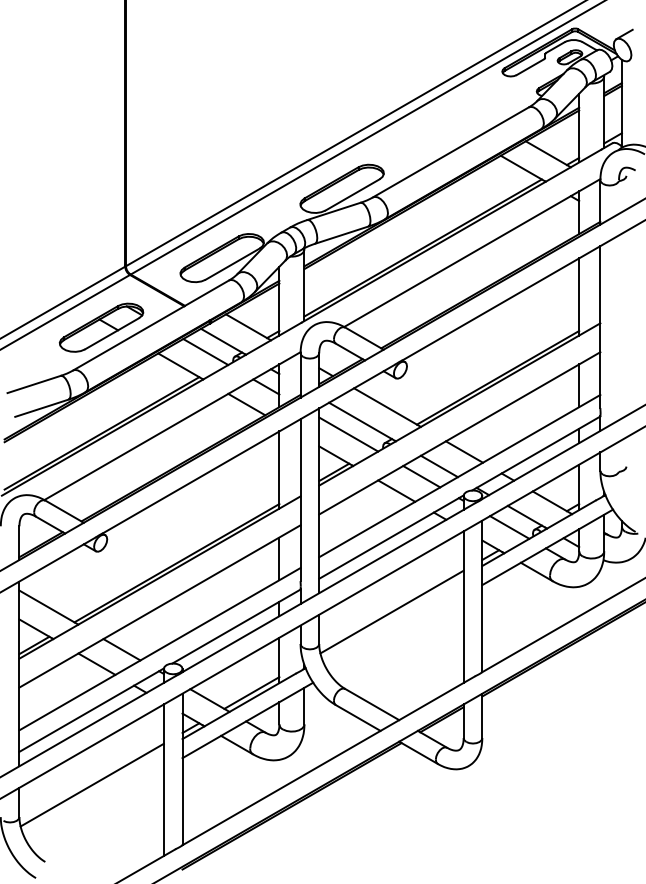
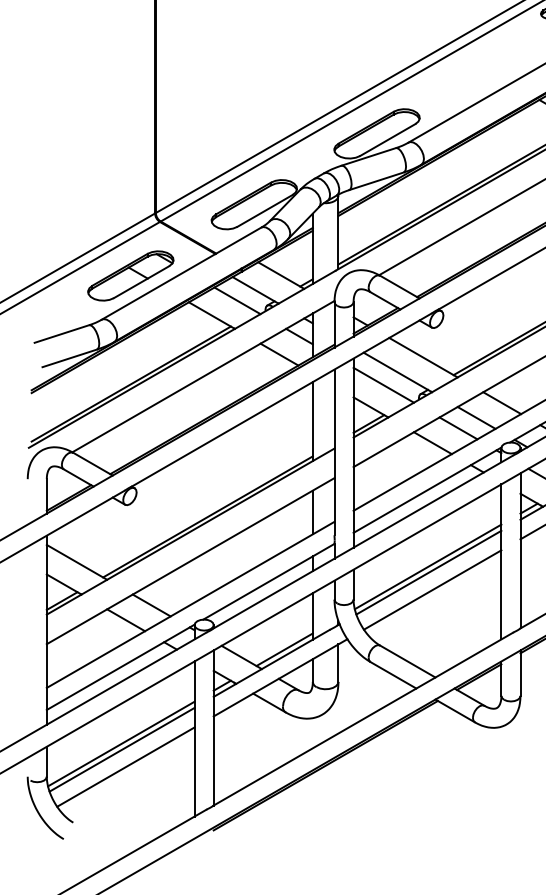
line: (392, 617) -> (428, 572), added
line: (396, 634) -> (432, 589), added
line: (92, 790) -> (121, 749), added
line: (96, 807) -> (125, 766), added

